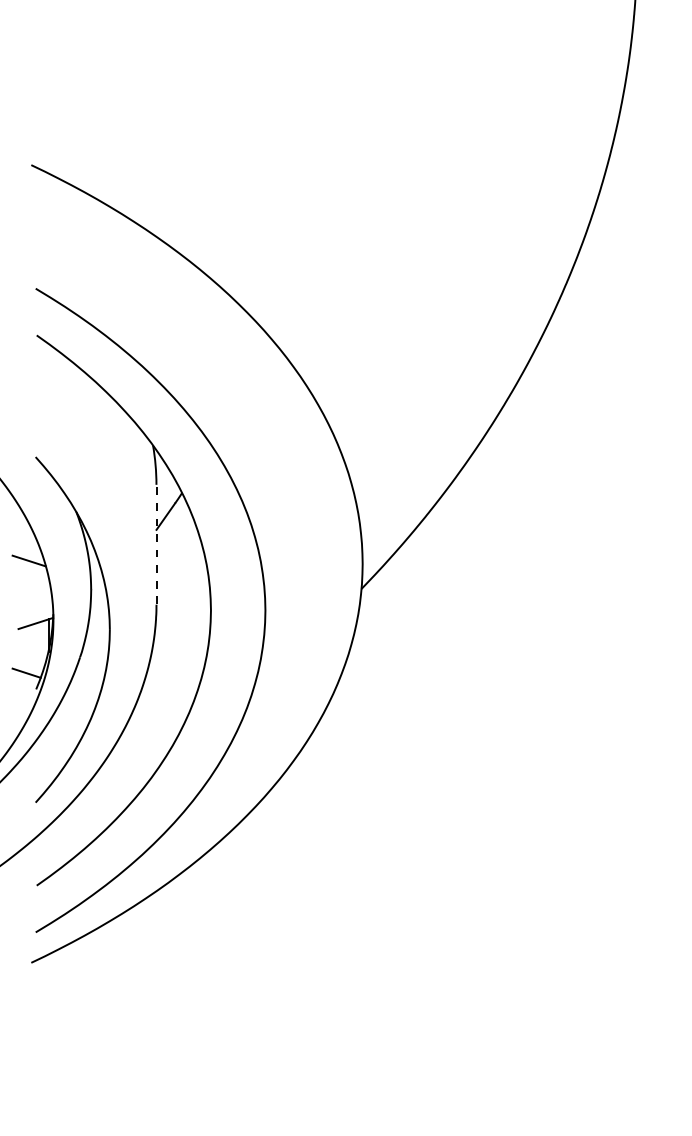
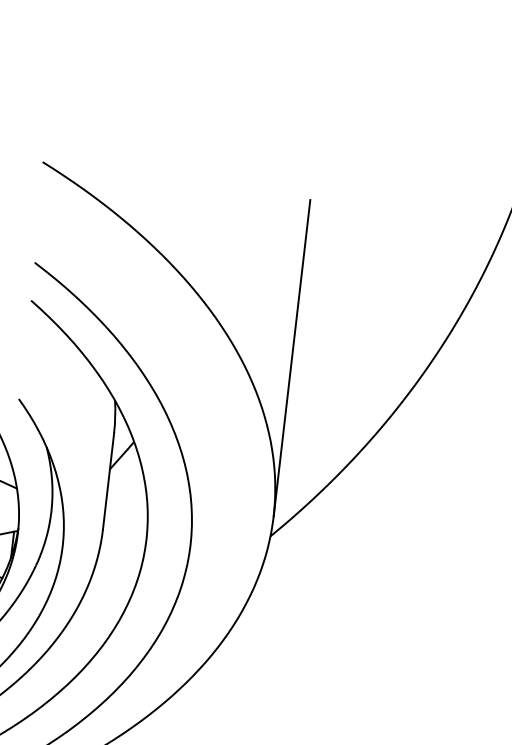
line: (362, 368) -> (291, 357), added
line: (156, 544) -> (108, 481), dashed -> solid

